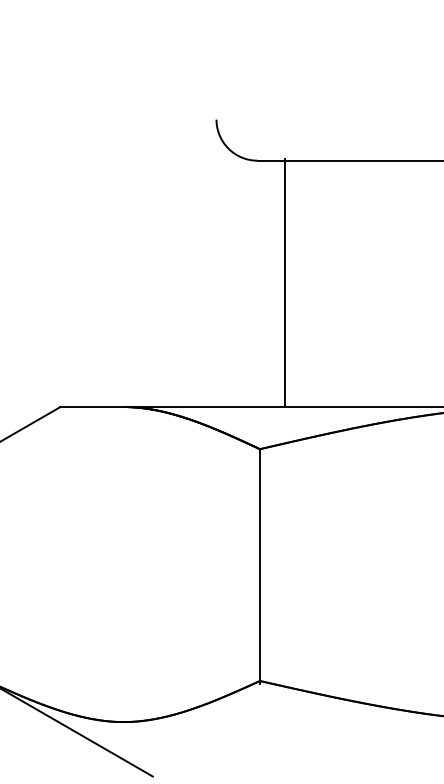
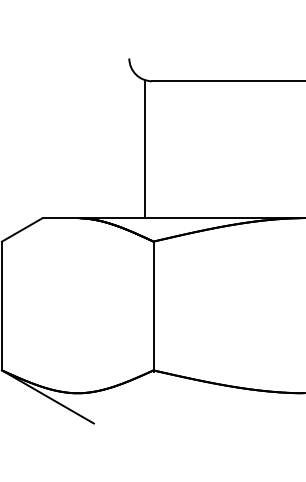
line: (285, 283) -> (145, 149), moved

